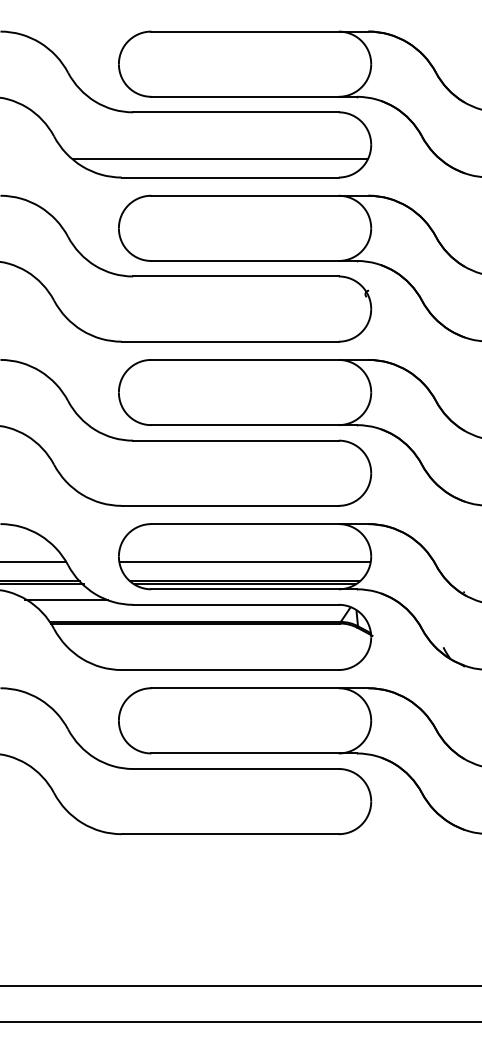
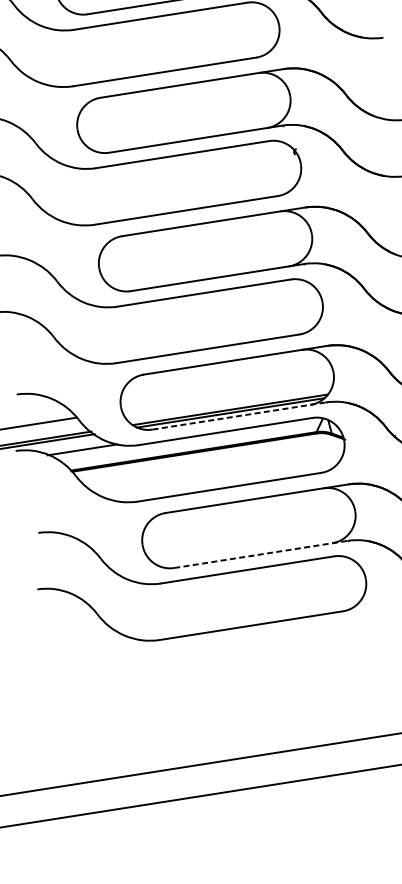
line: (220, 159) -> (154, 58), removed
line: (244, 561) -> (227, 393), removed
line: (254, 589) -> (239, 416), solid -> dashed
line: (254, 753) -> (261, 554), solid -> dashed

